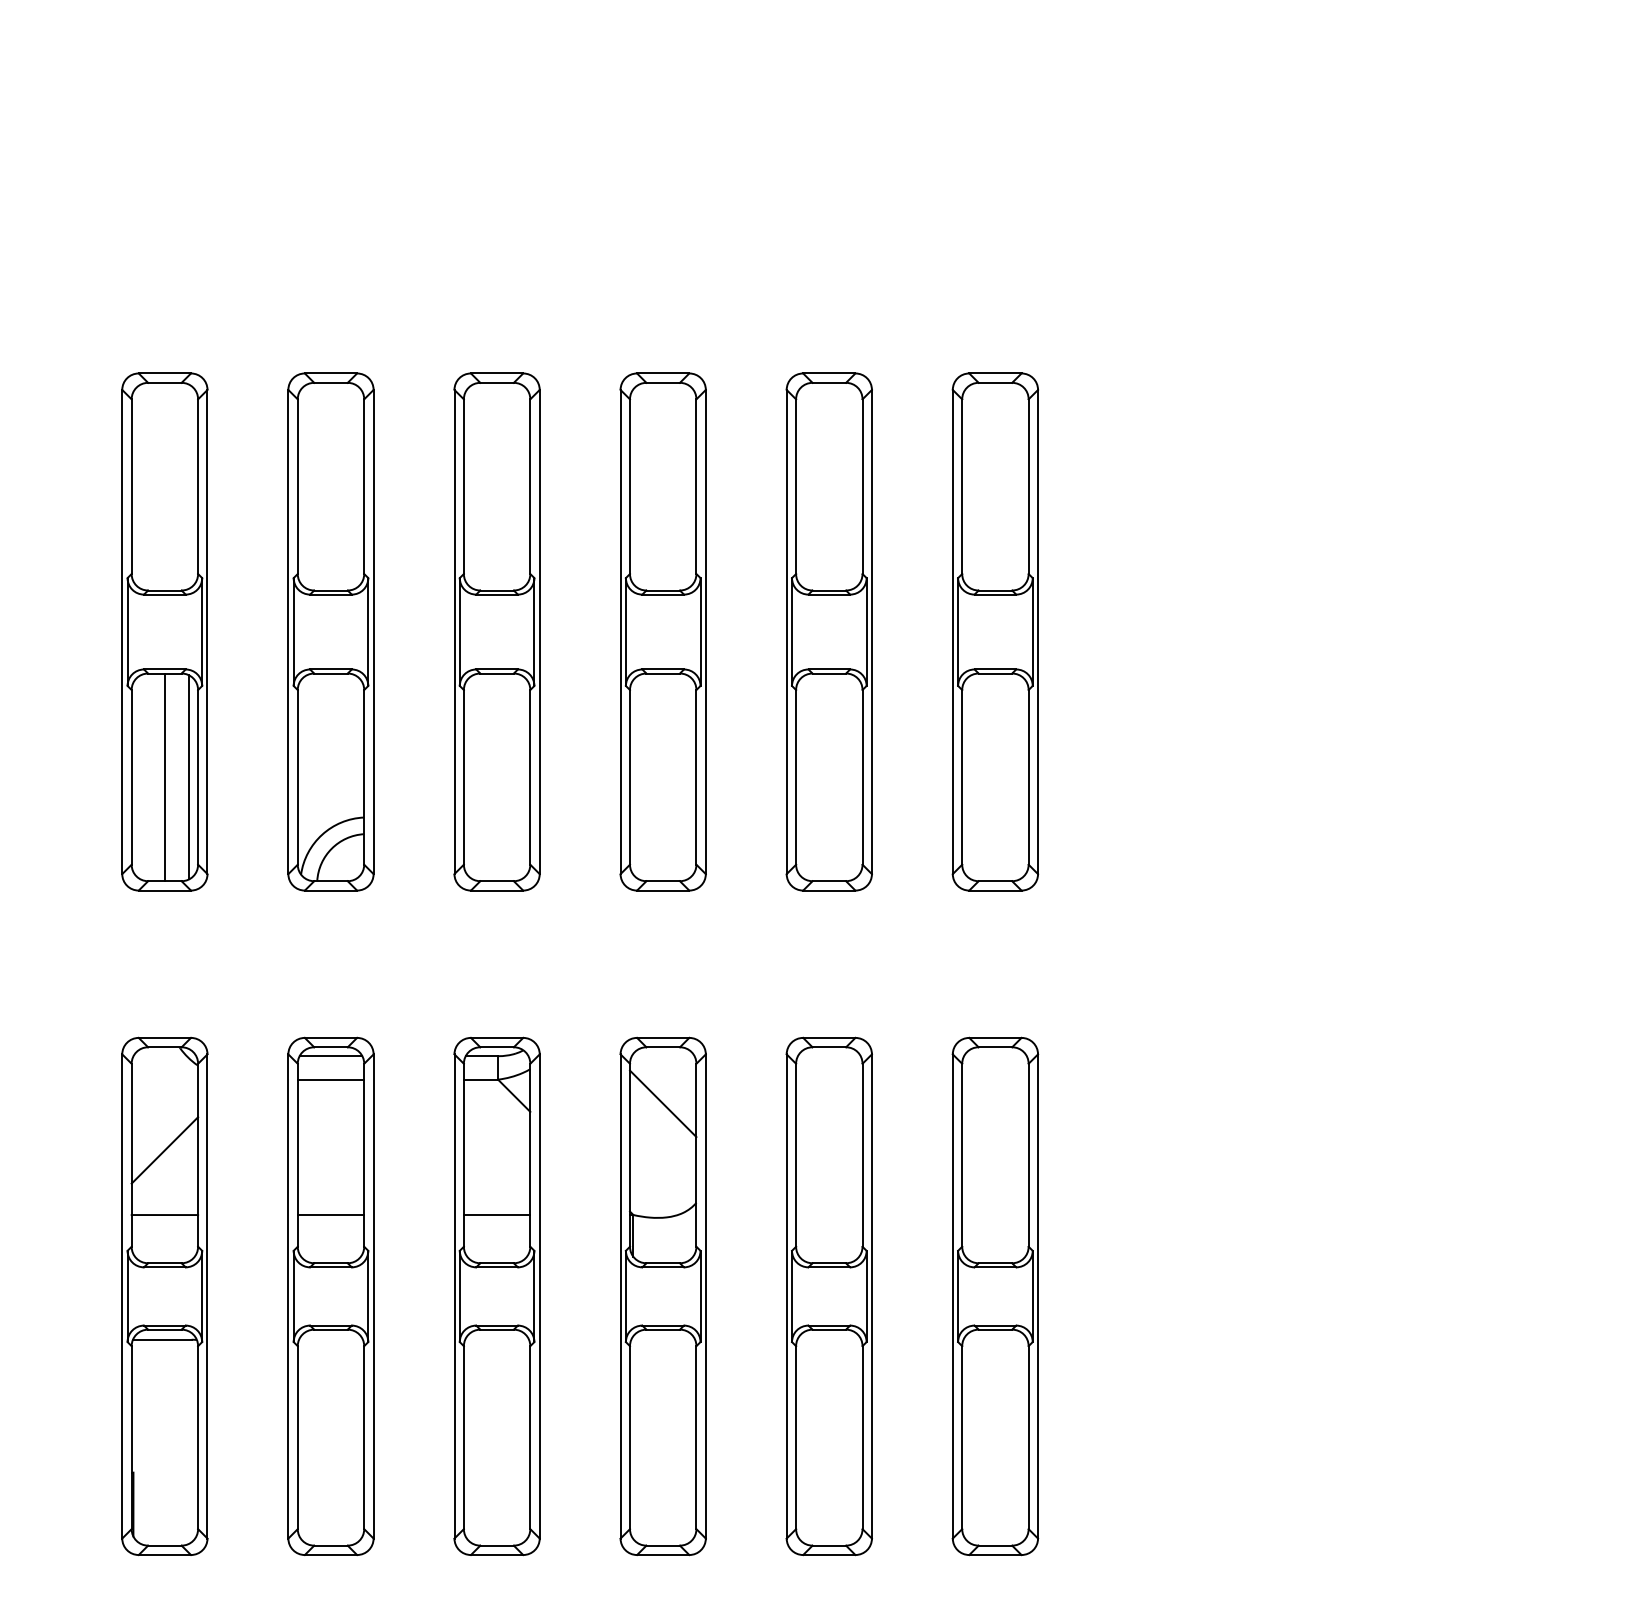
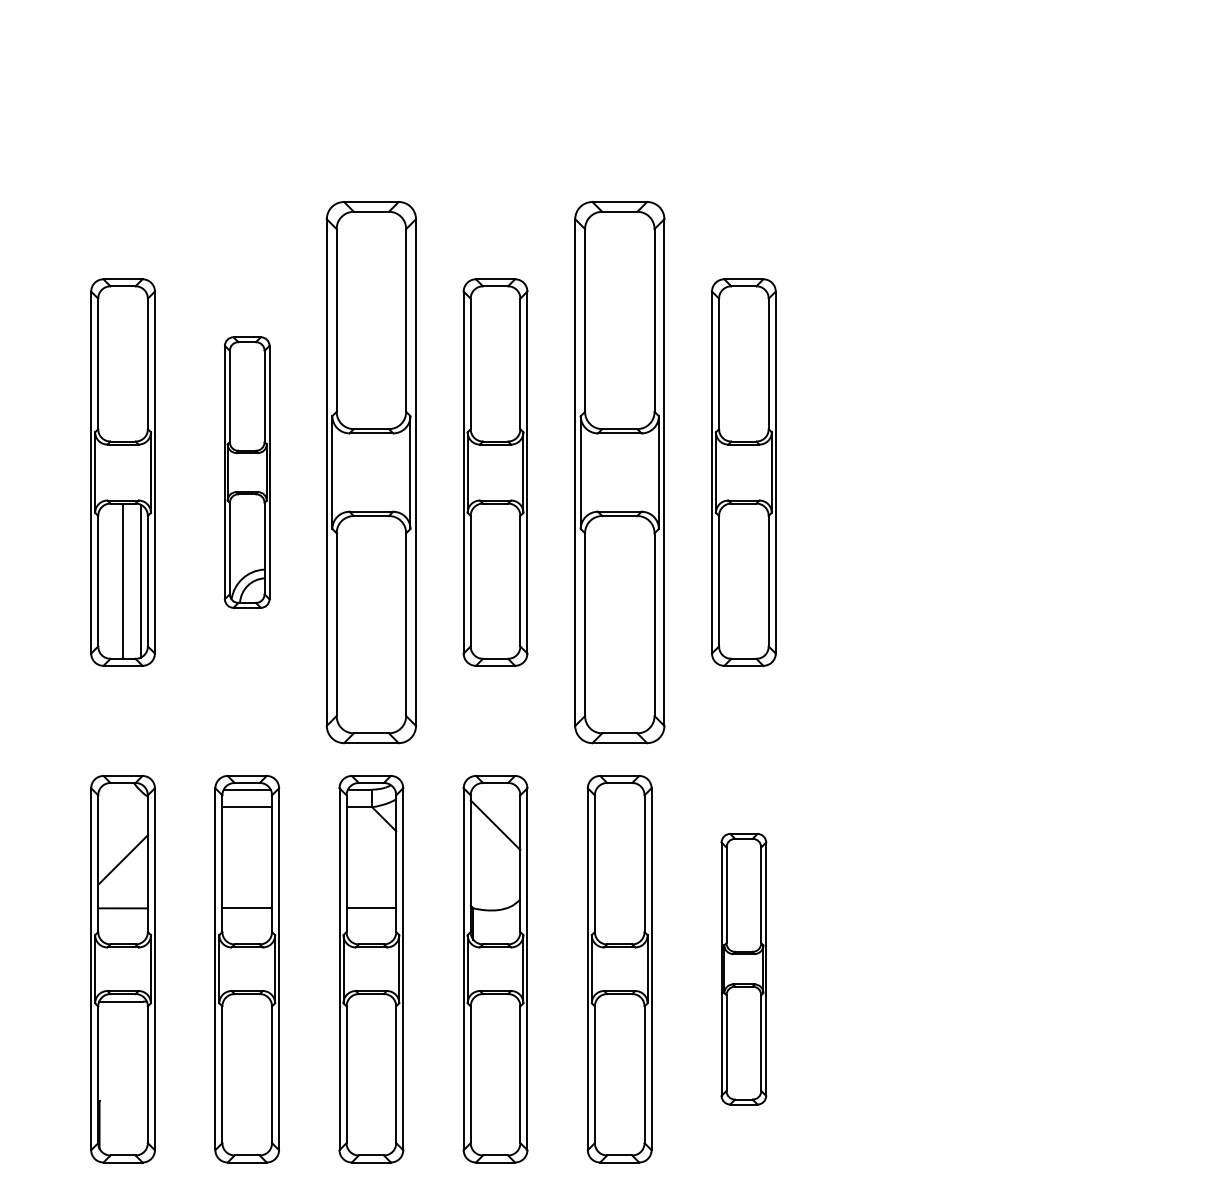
part: (330, 631) -> (246, 472), size x0.7
part: (496, 631) -> (370, 472), size x1.4
part: (828, 631) -> (619, 472), size x1.4
part: (995, 1296) -> (743, 969), size x0.7

